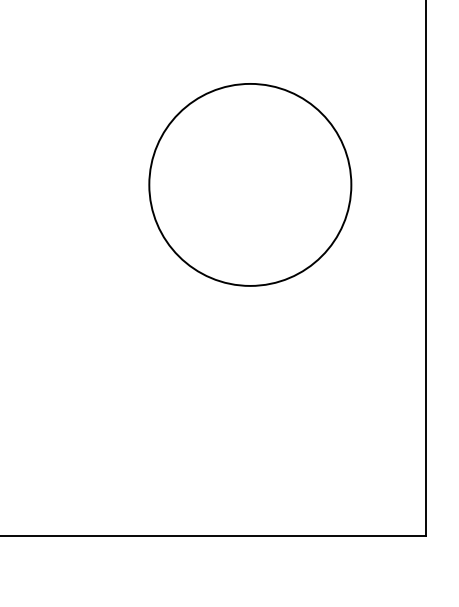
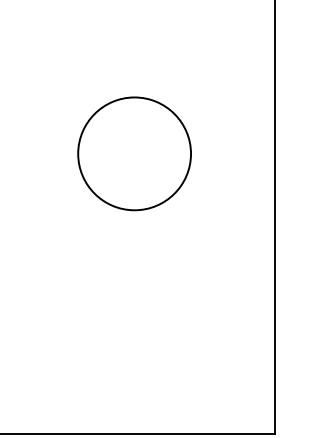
circle: (250, 184) -> (134, 153), size x0.7

